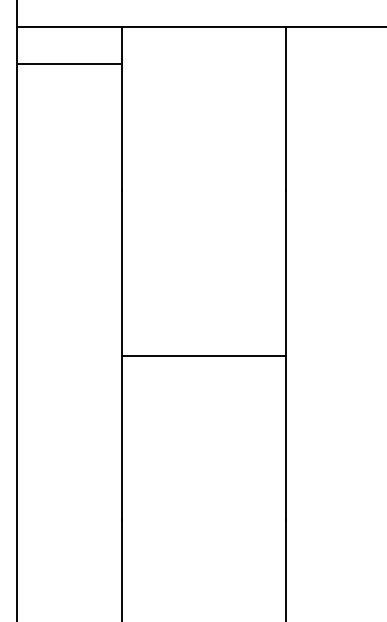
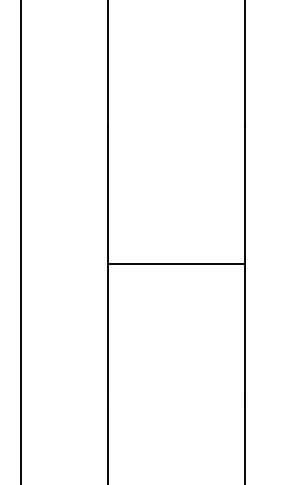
line: (68, 64) -> (64, 21), removed

